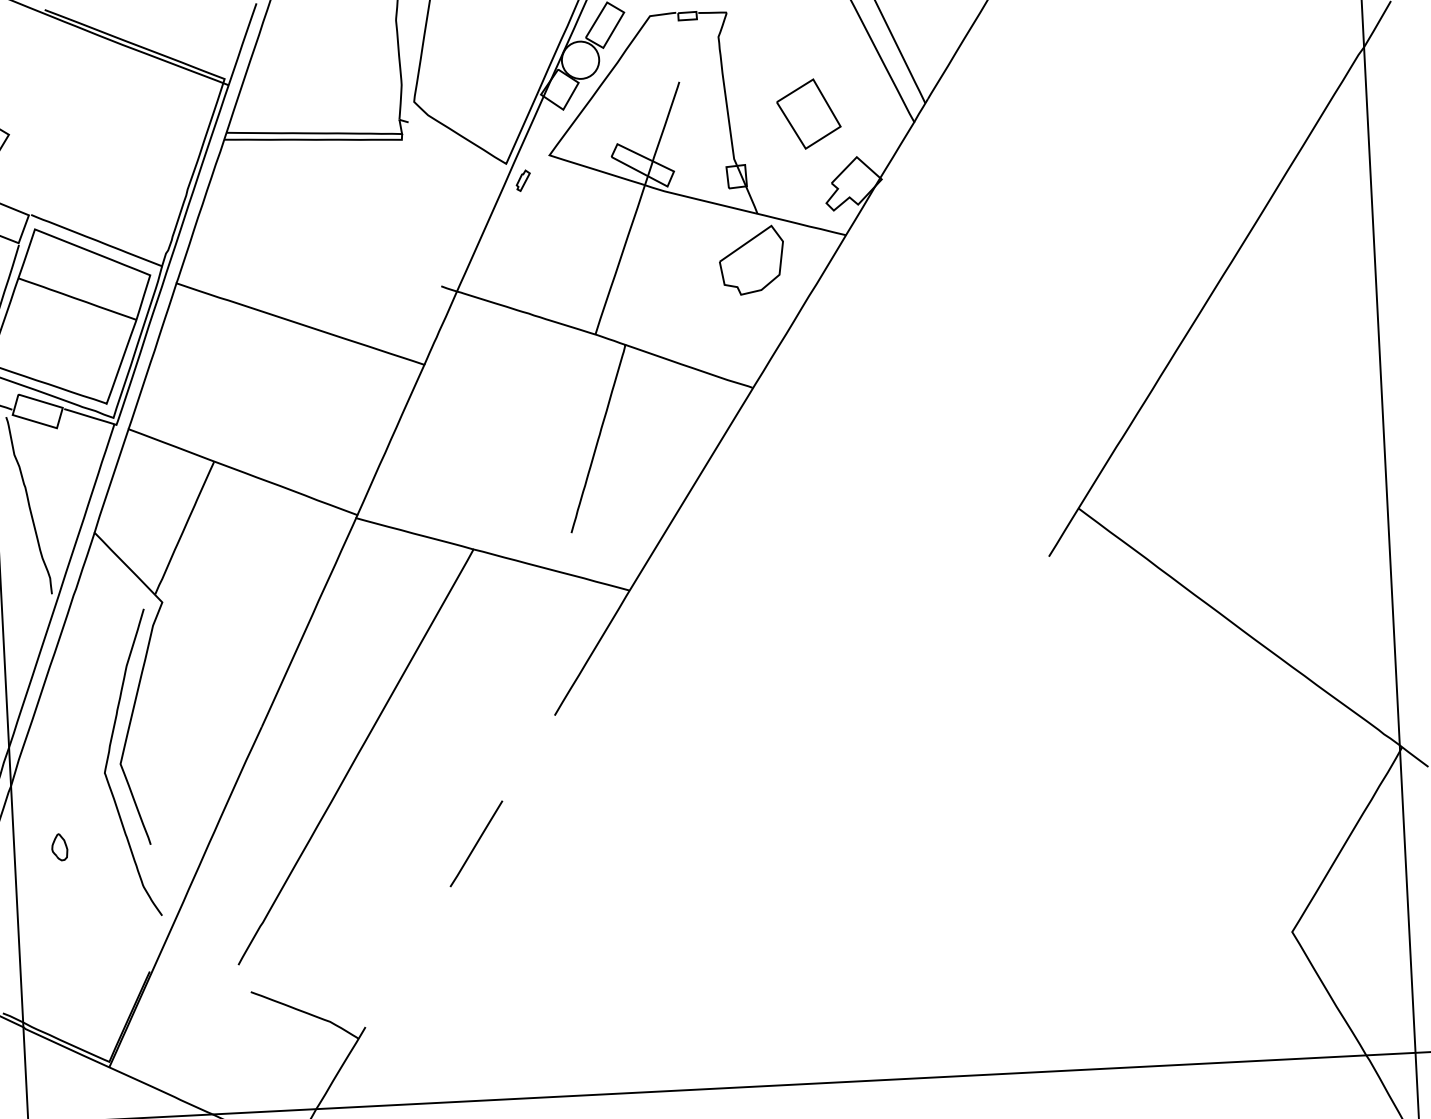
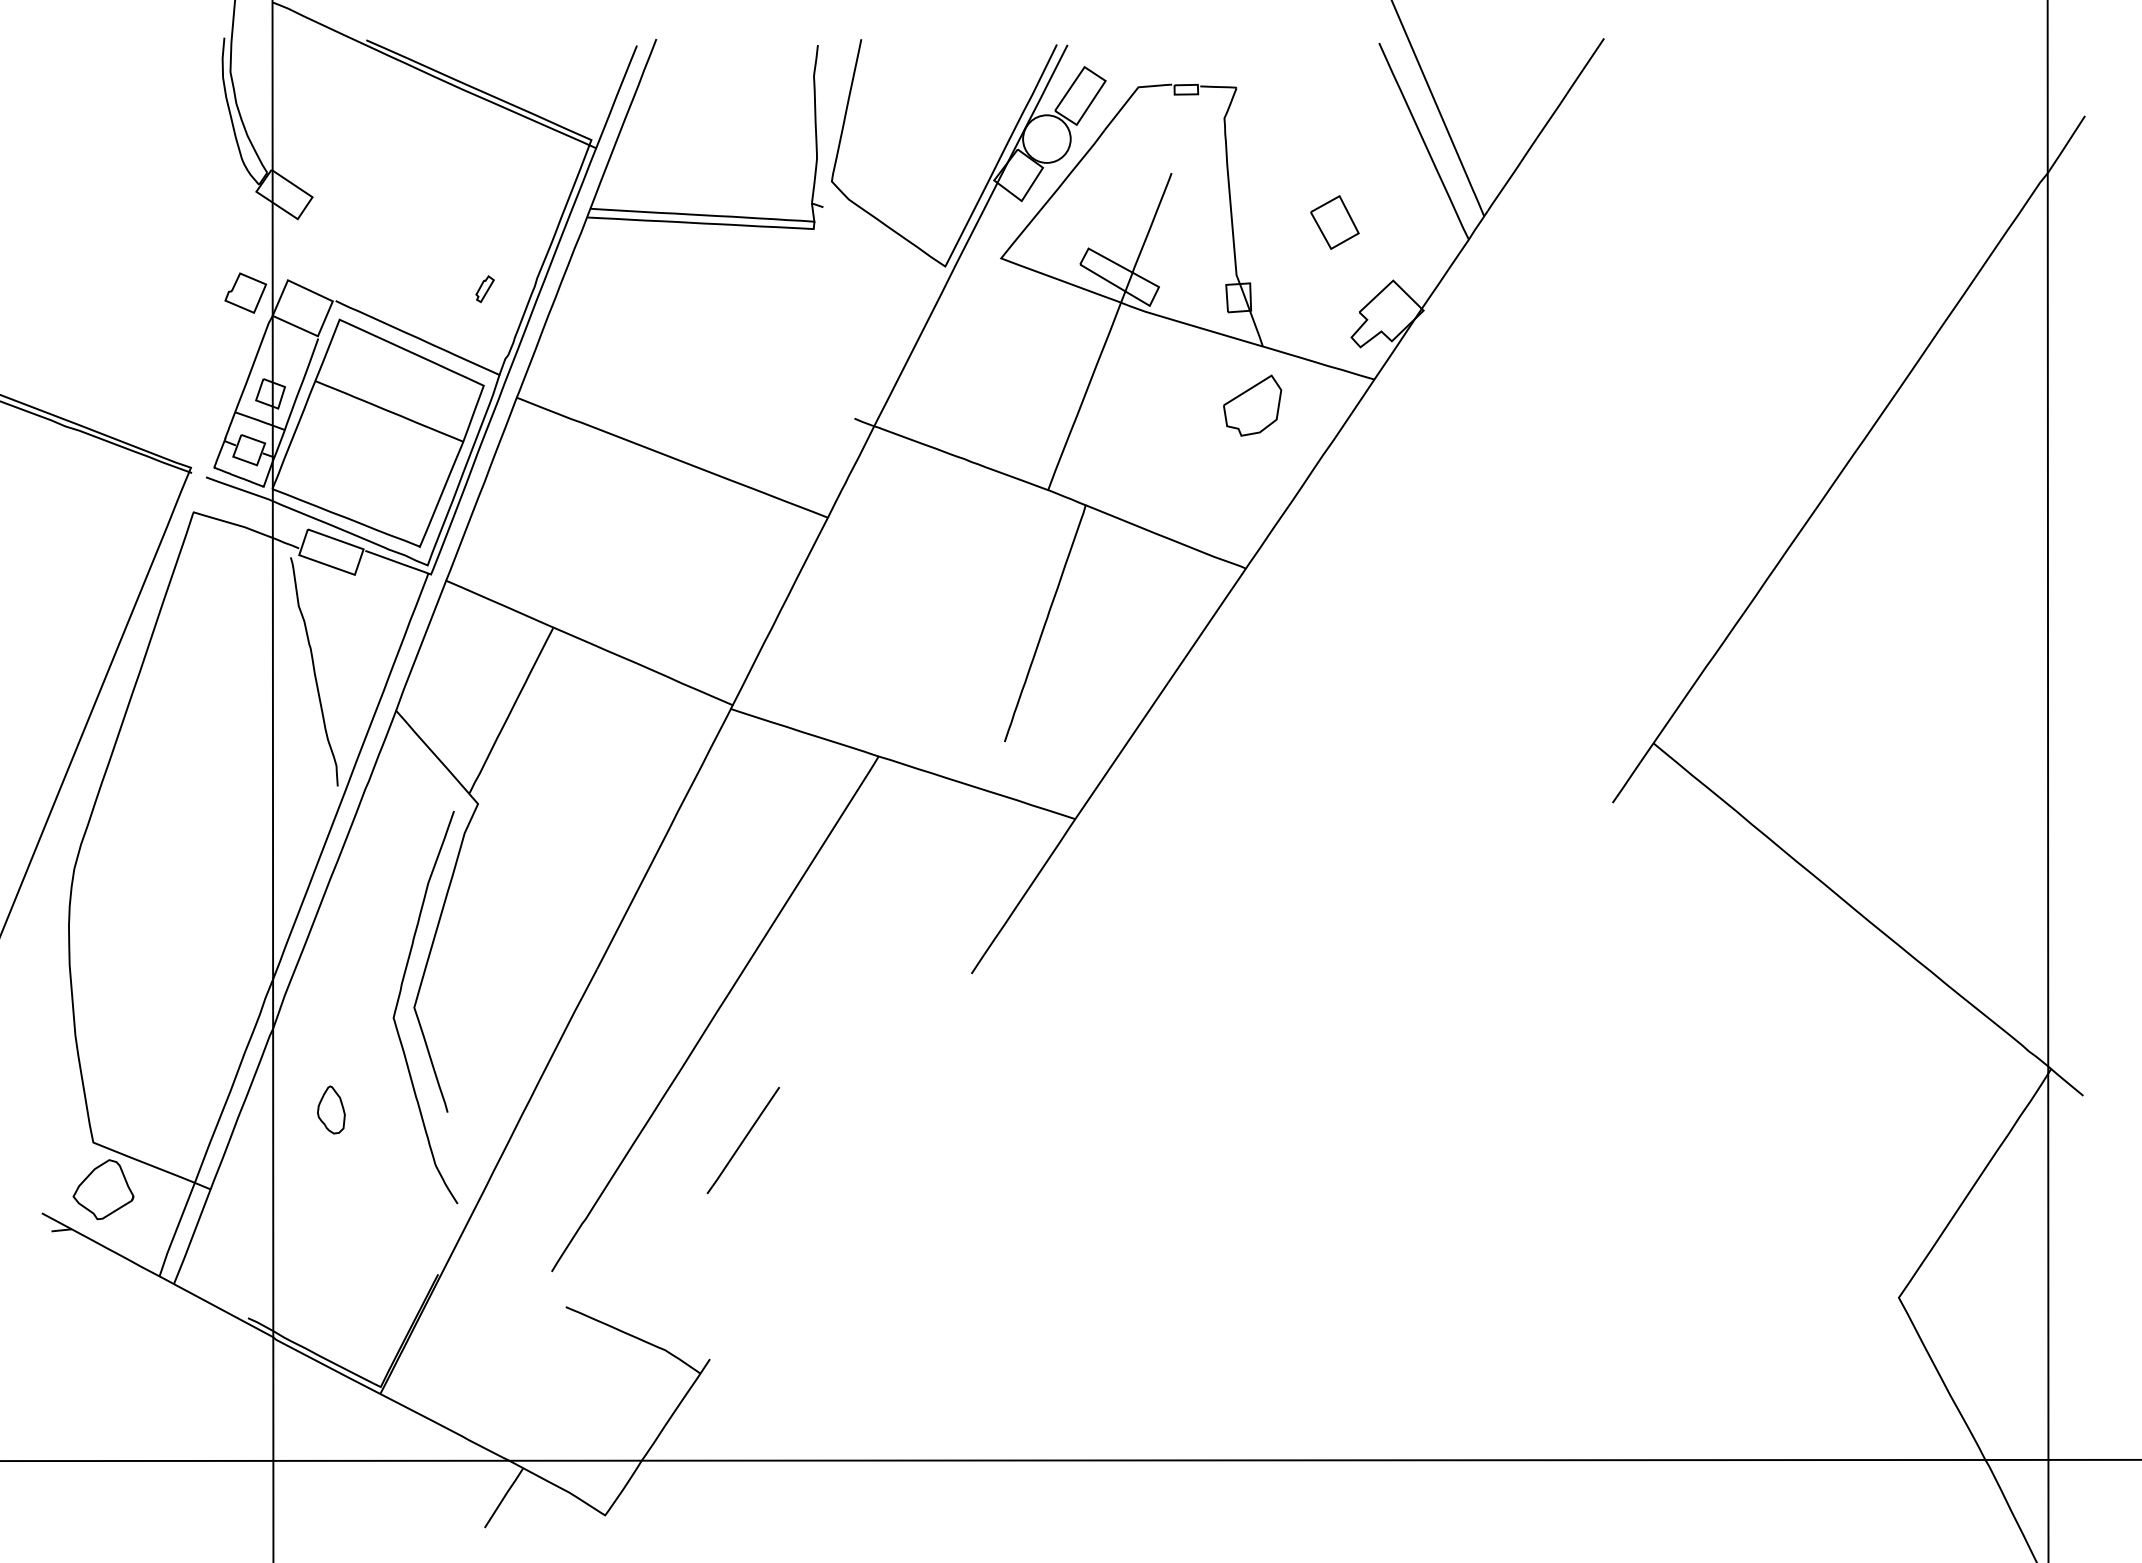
part: (808, 114) -> (1334, 222), size x0.6
part: (522, 181) -> (484, 289), moved
part: (751, 260) -> (1252, 405), size x0.7
line: (476, 843) -> (743, 1140), moved
part: (59, 846) -> (330, 1109), size x1.4

